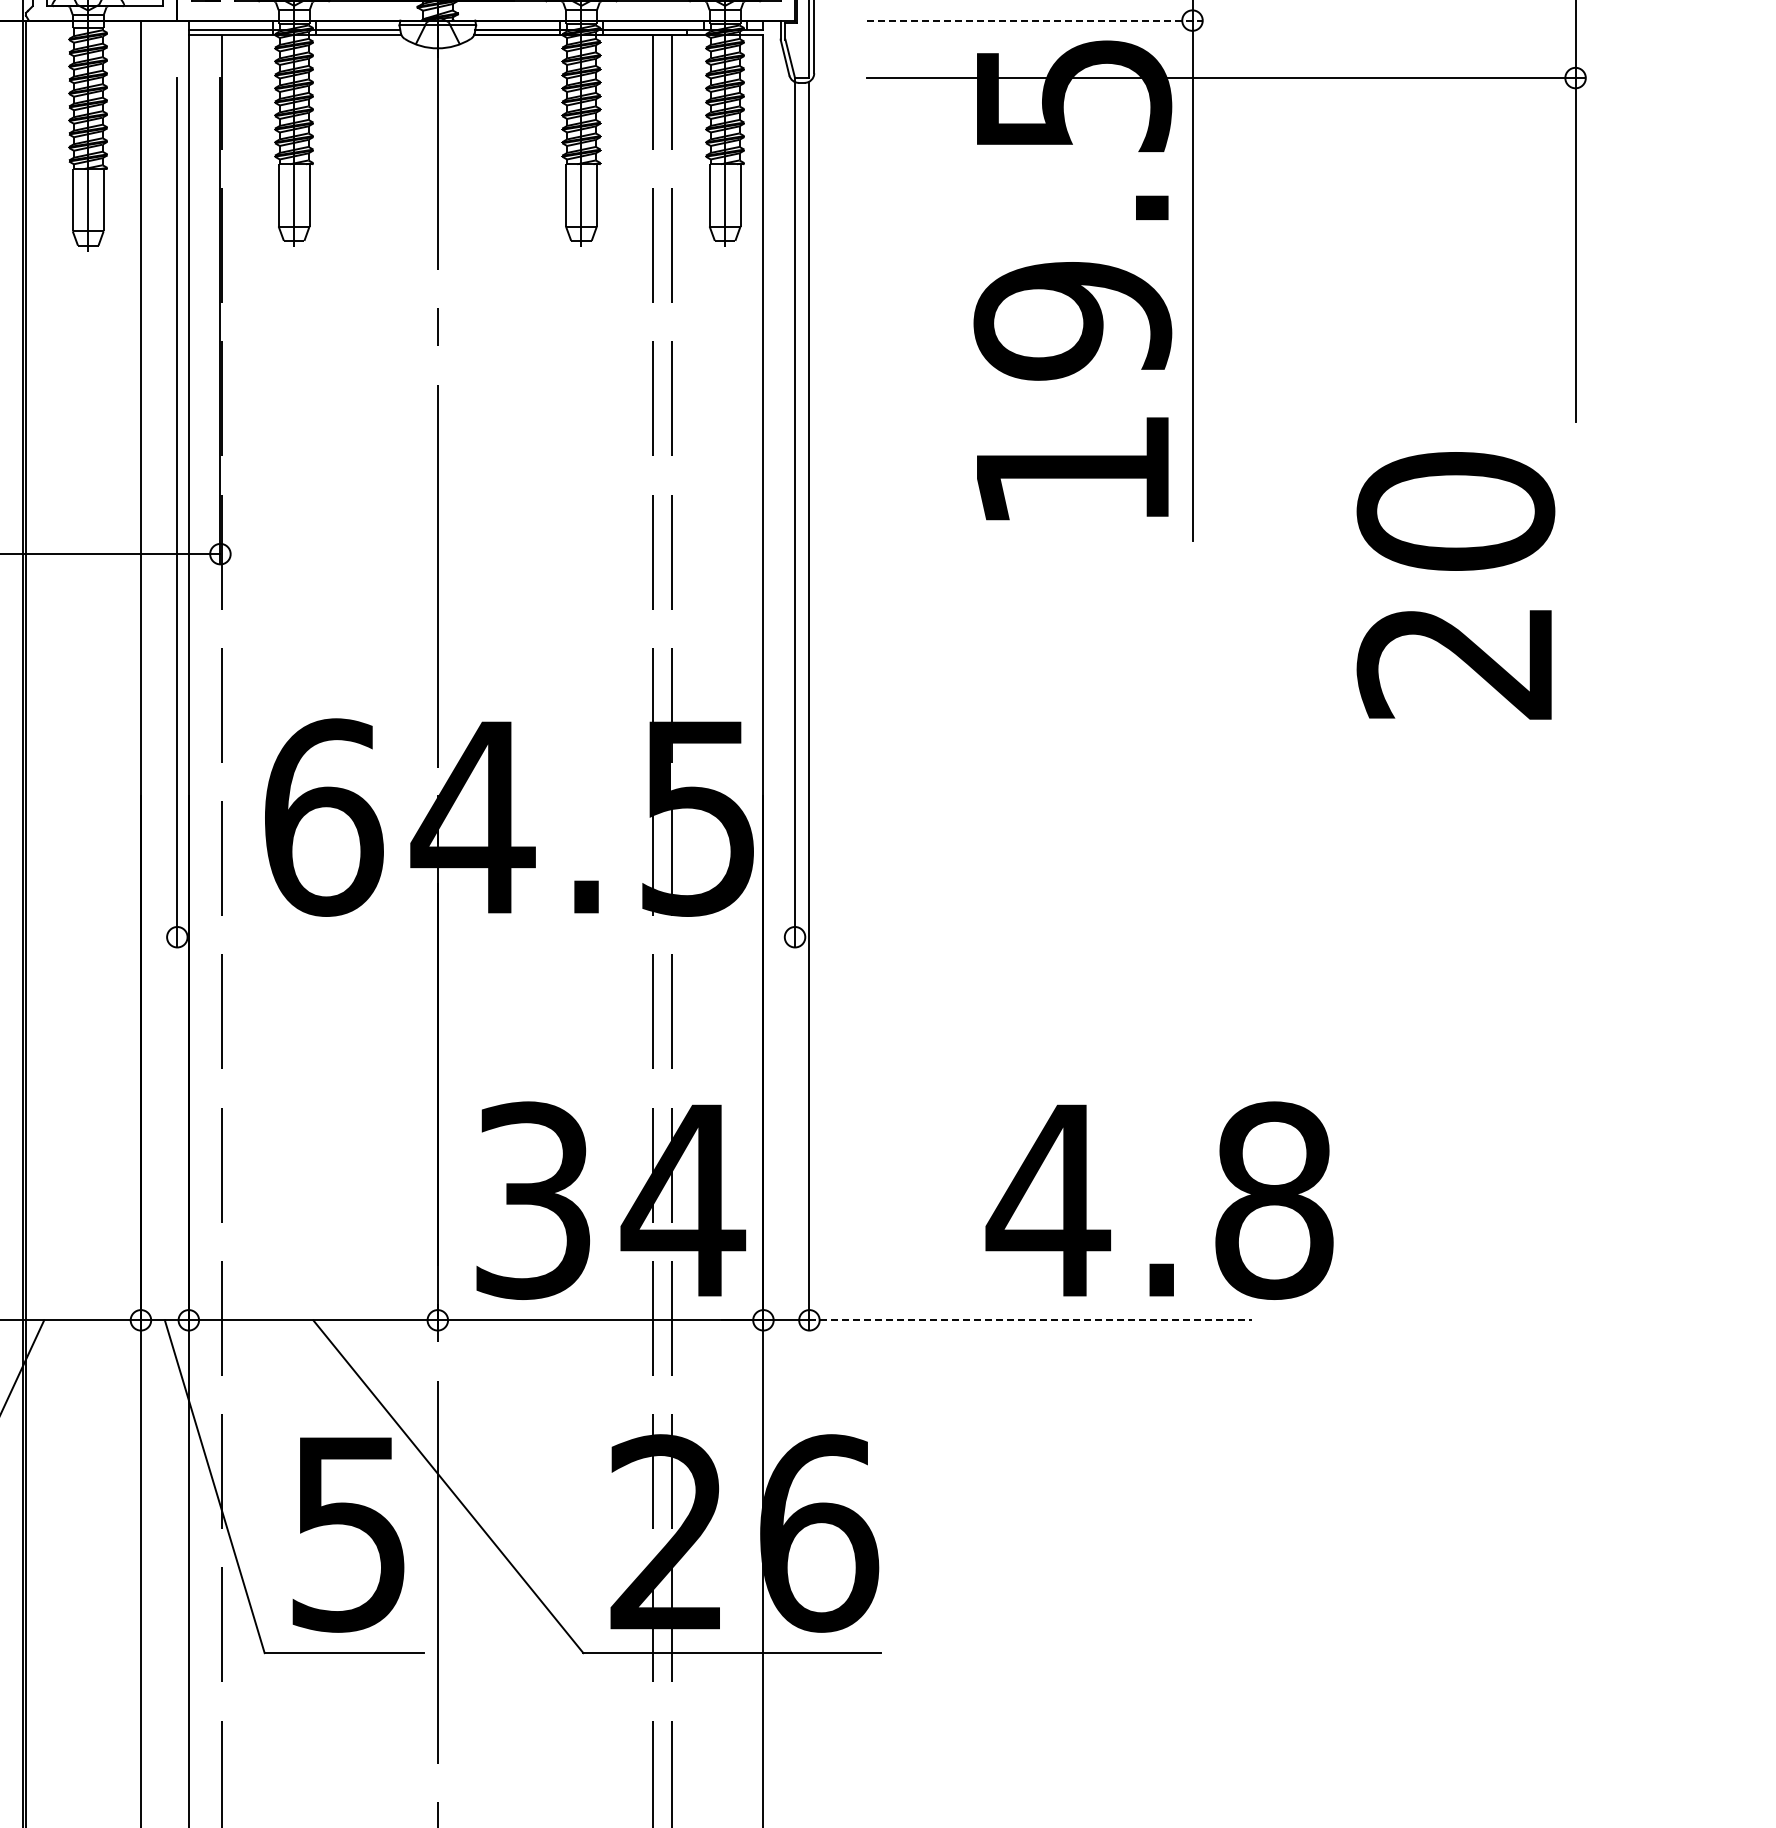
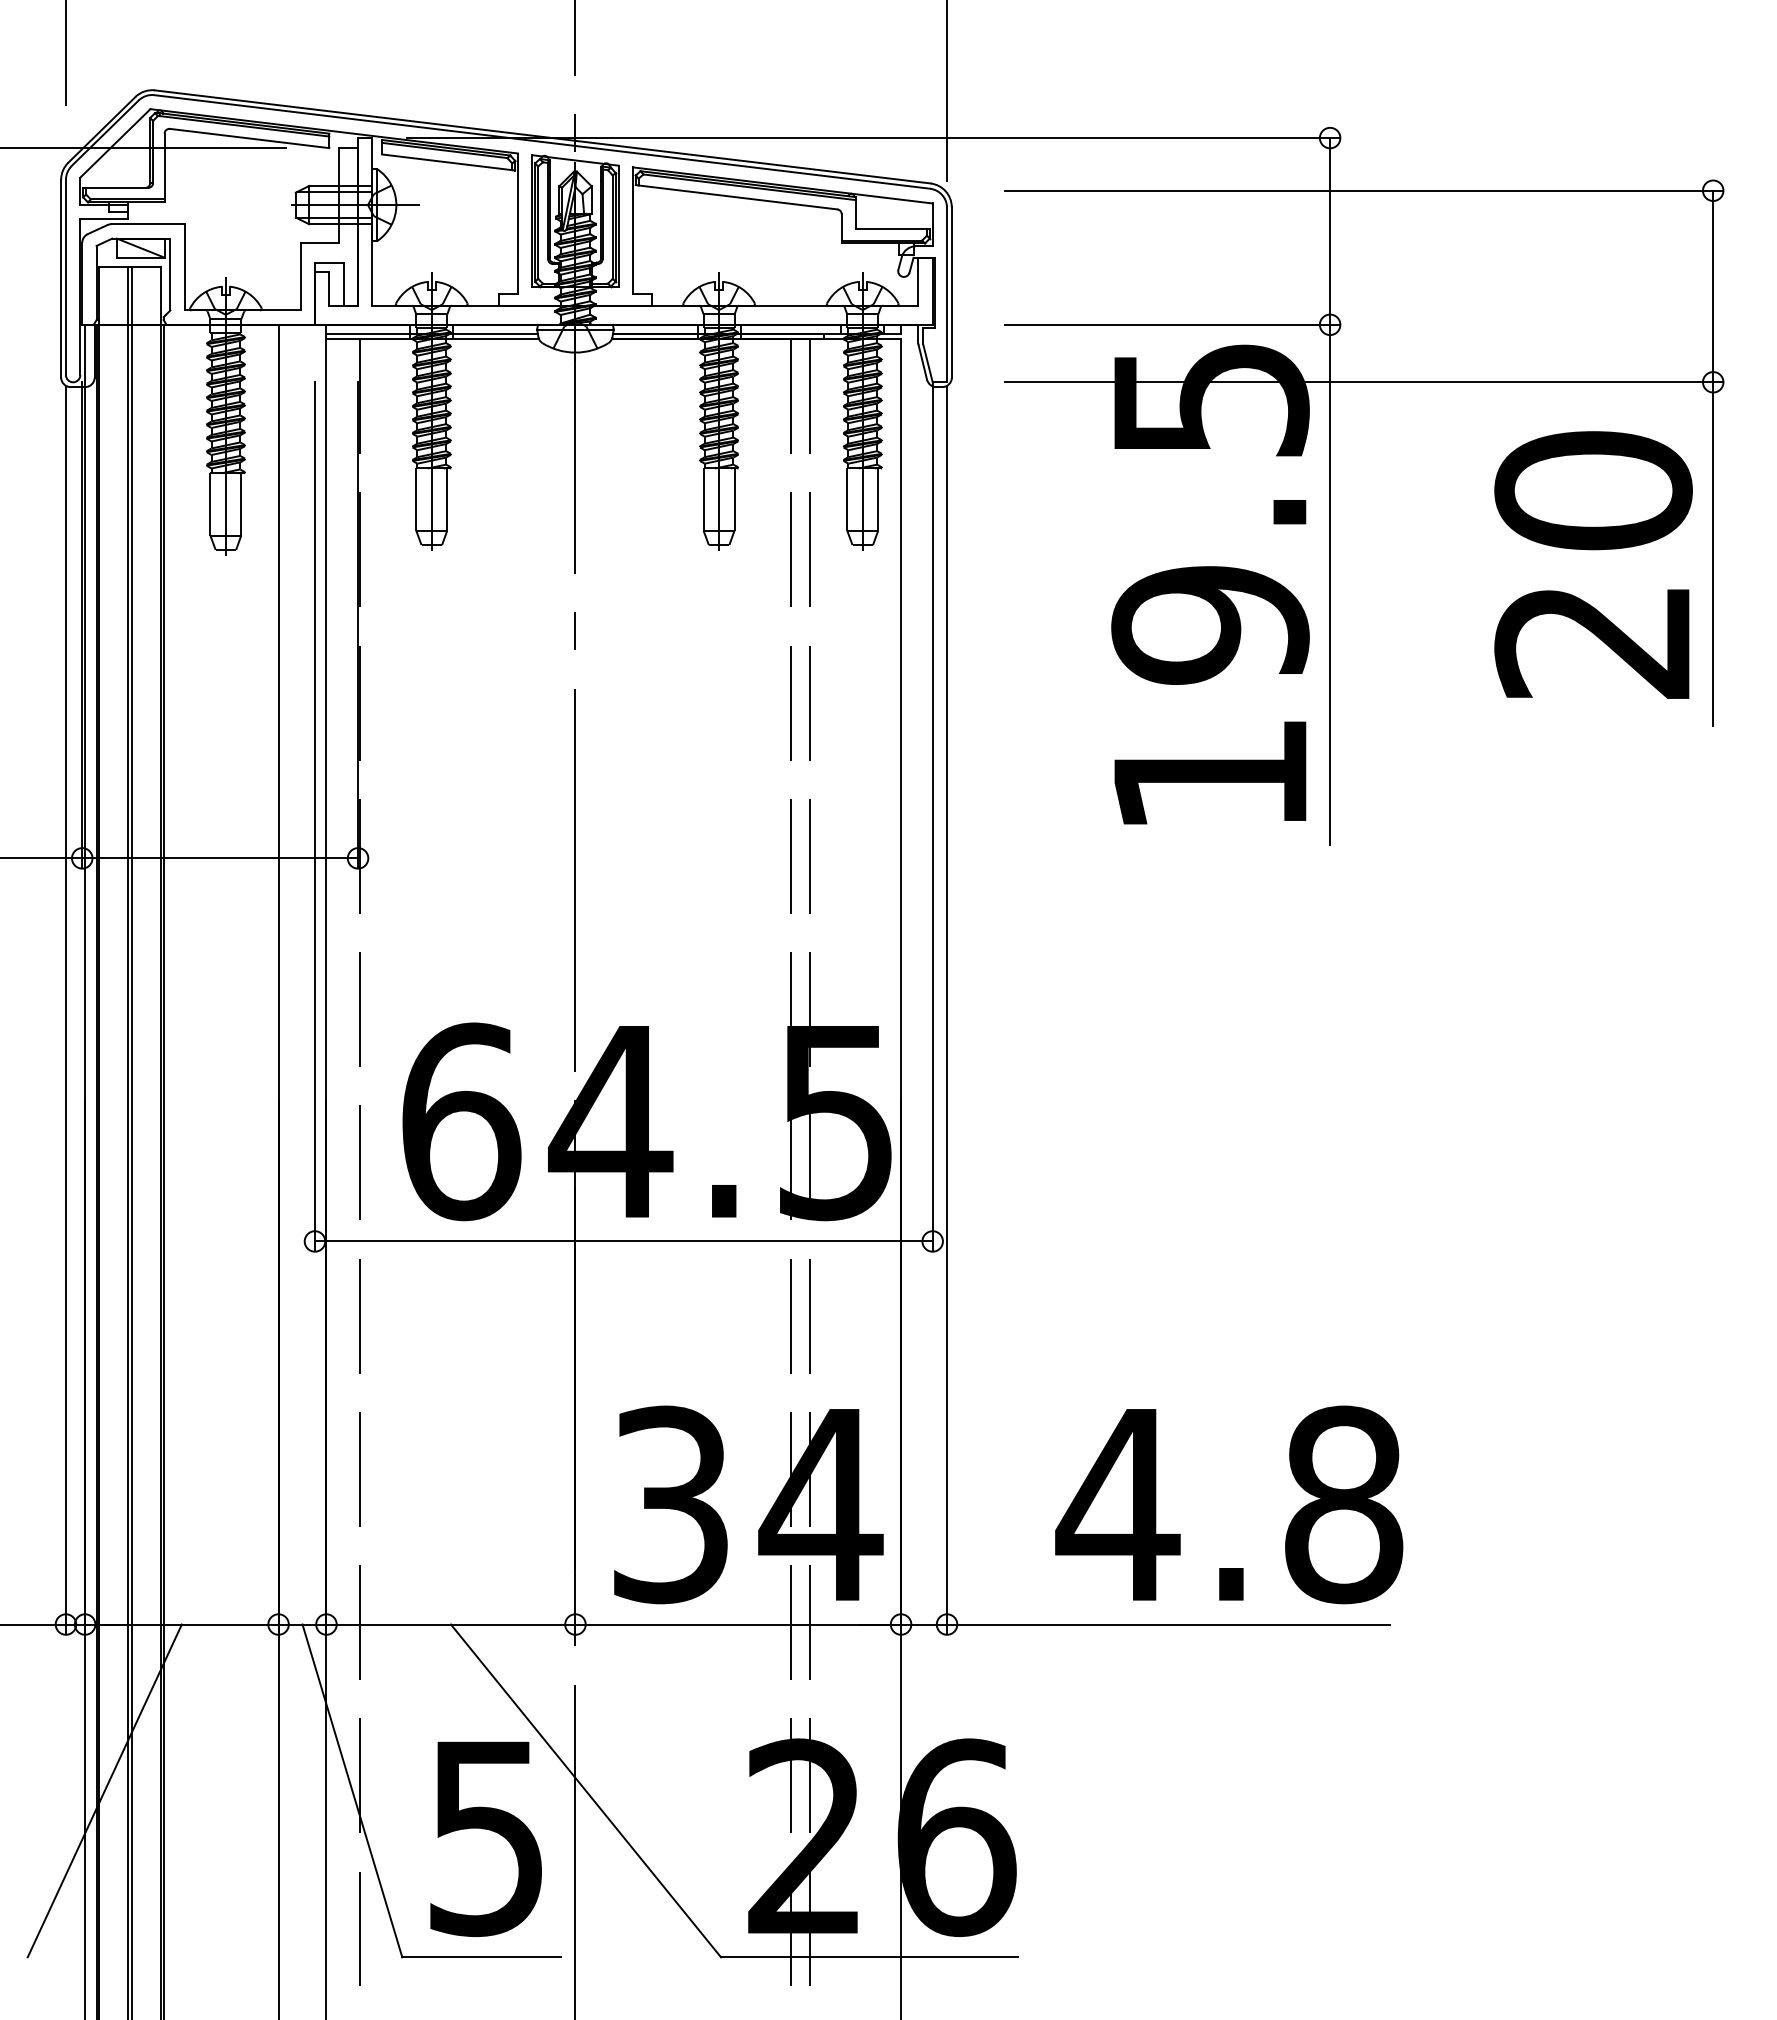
line: (1034, 20) -> (1172, 324), dashed -> solid
text: (1455, 585) -> (1593, 564), moved
line: (485, 937) -> (623, 1241), added
text: (1159, 1200) -> (1229, 1504), moved
line: (1030, 1320) -> (1168, 1624), dashed -> solid

